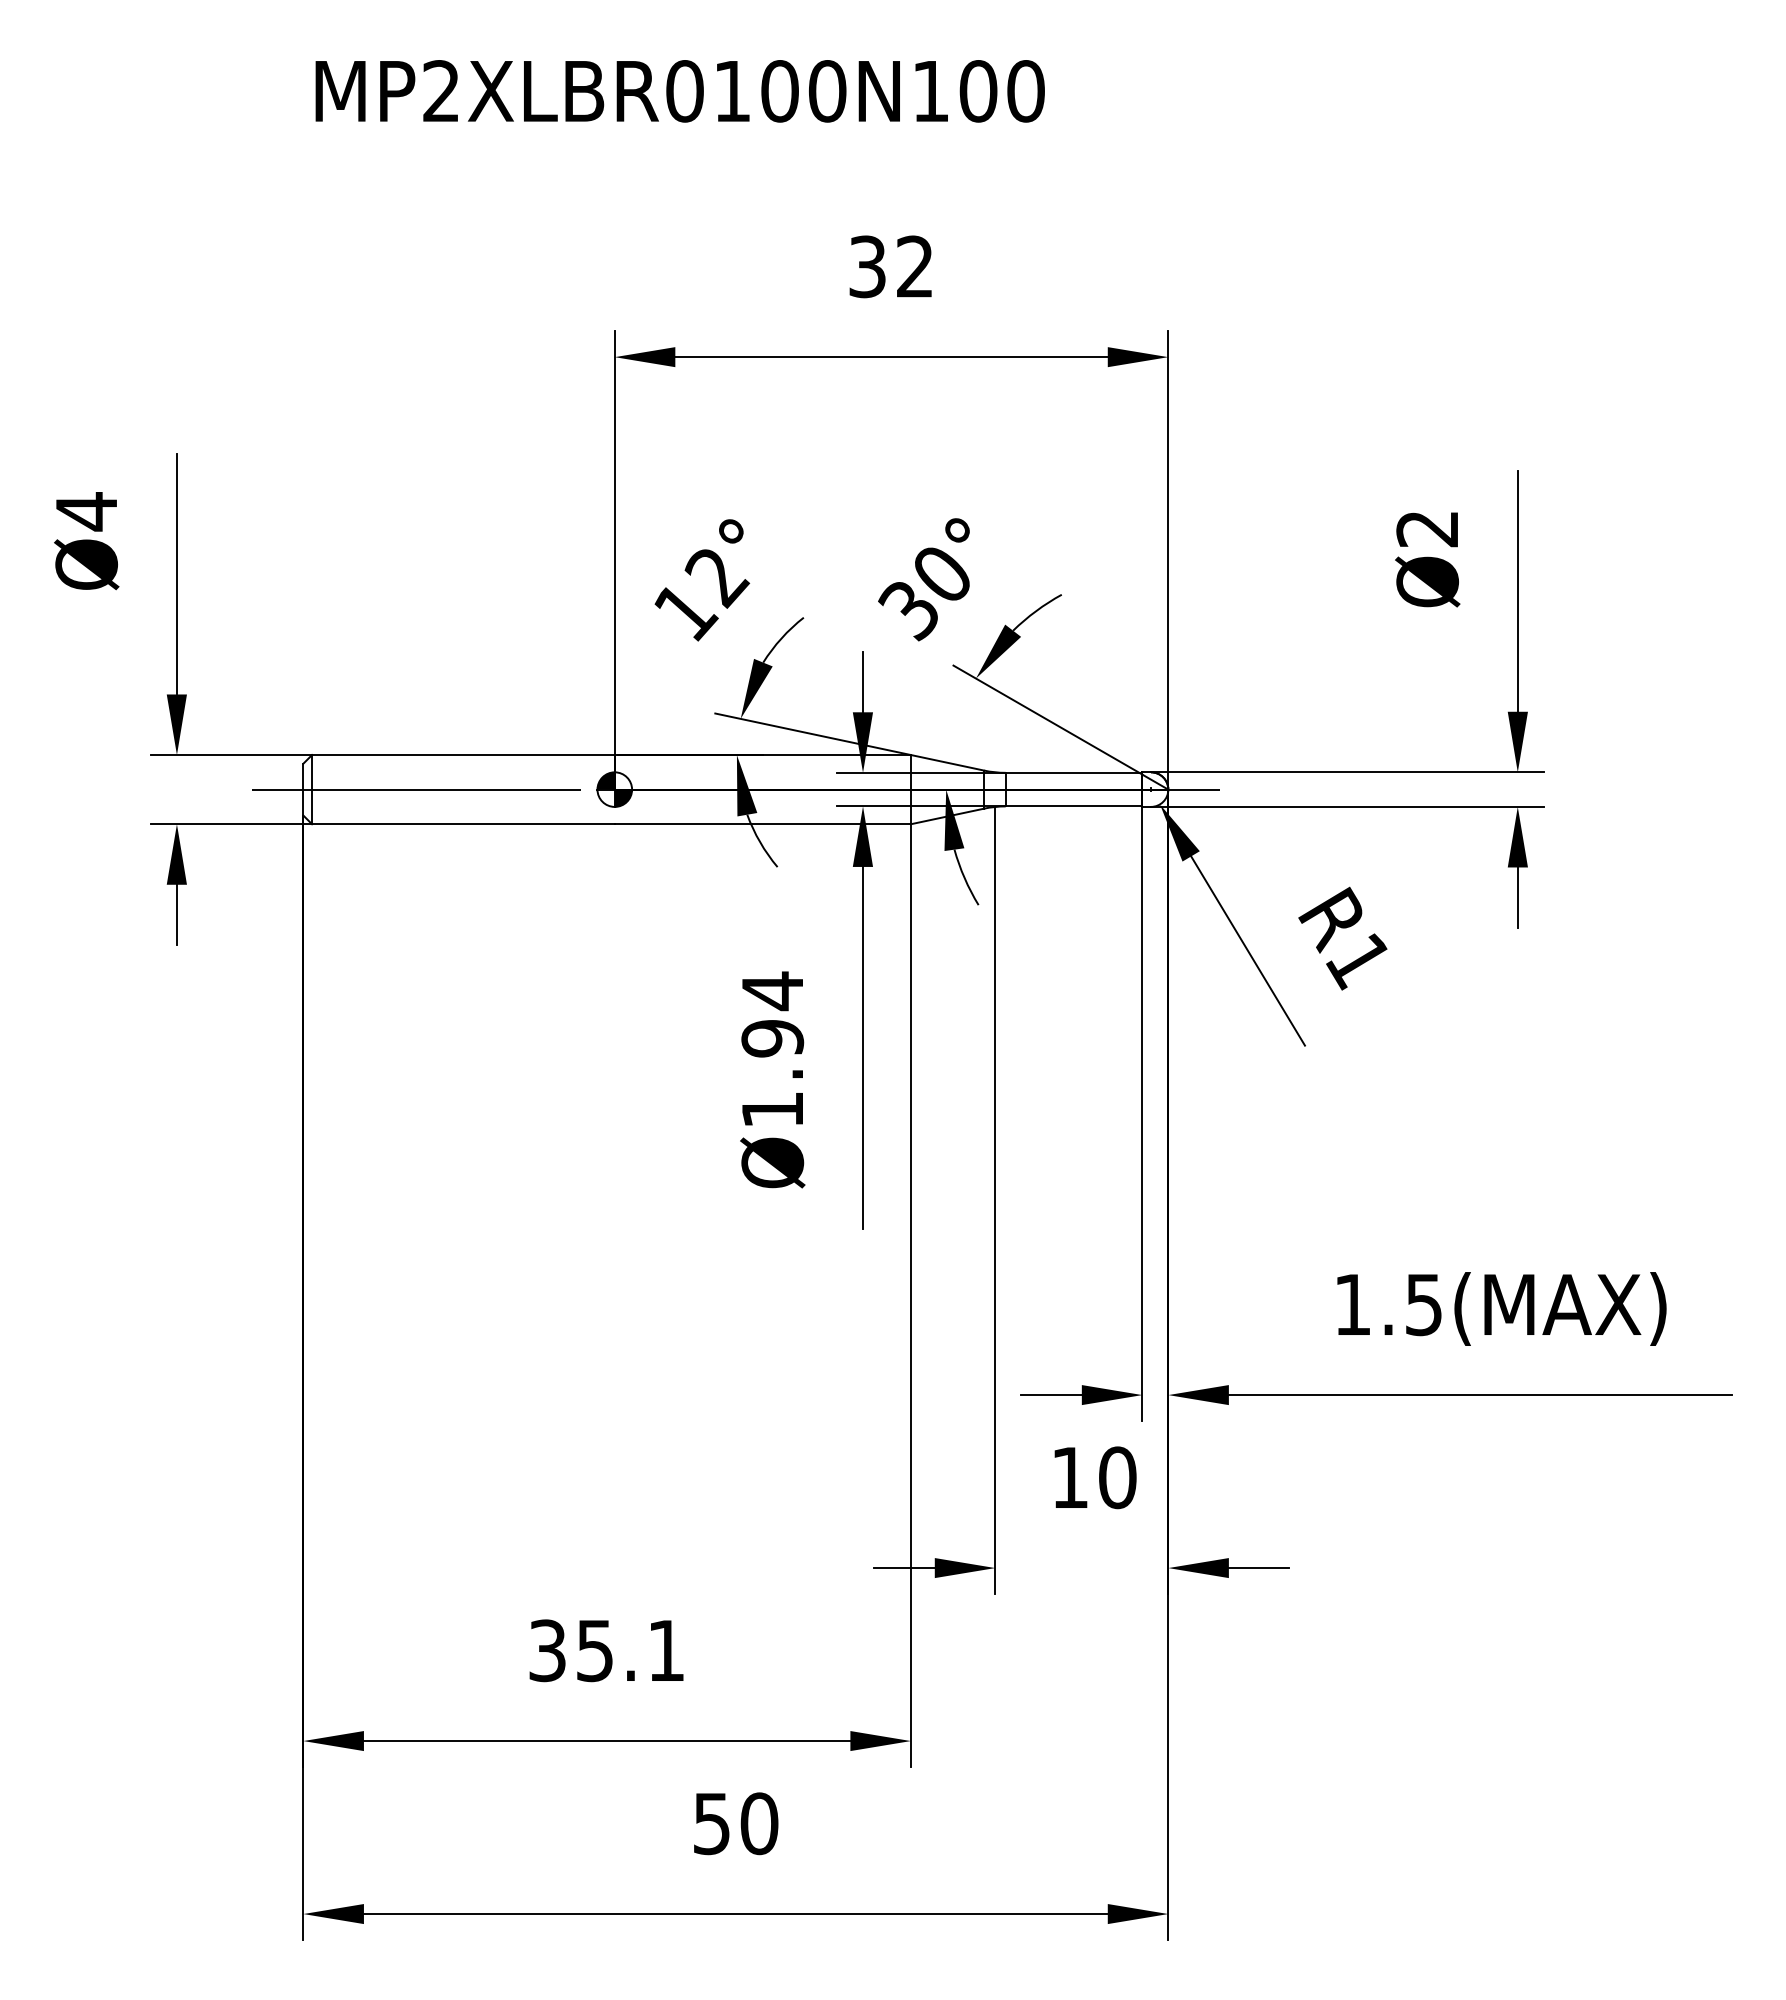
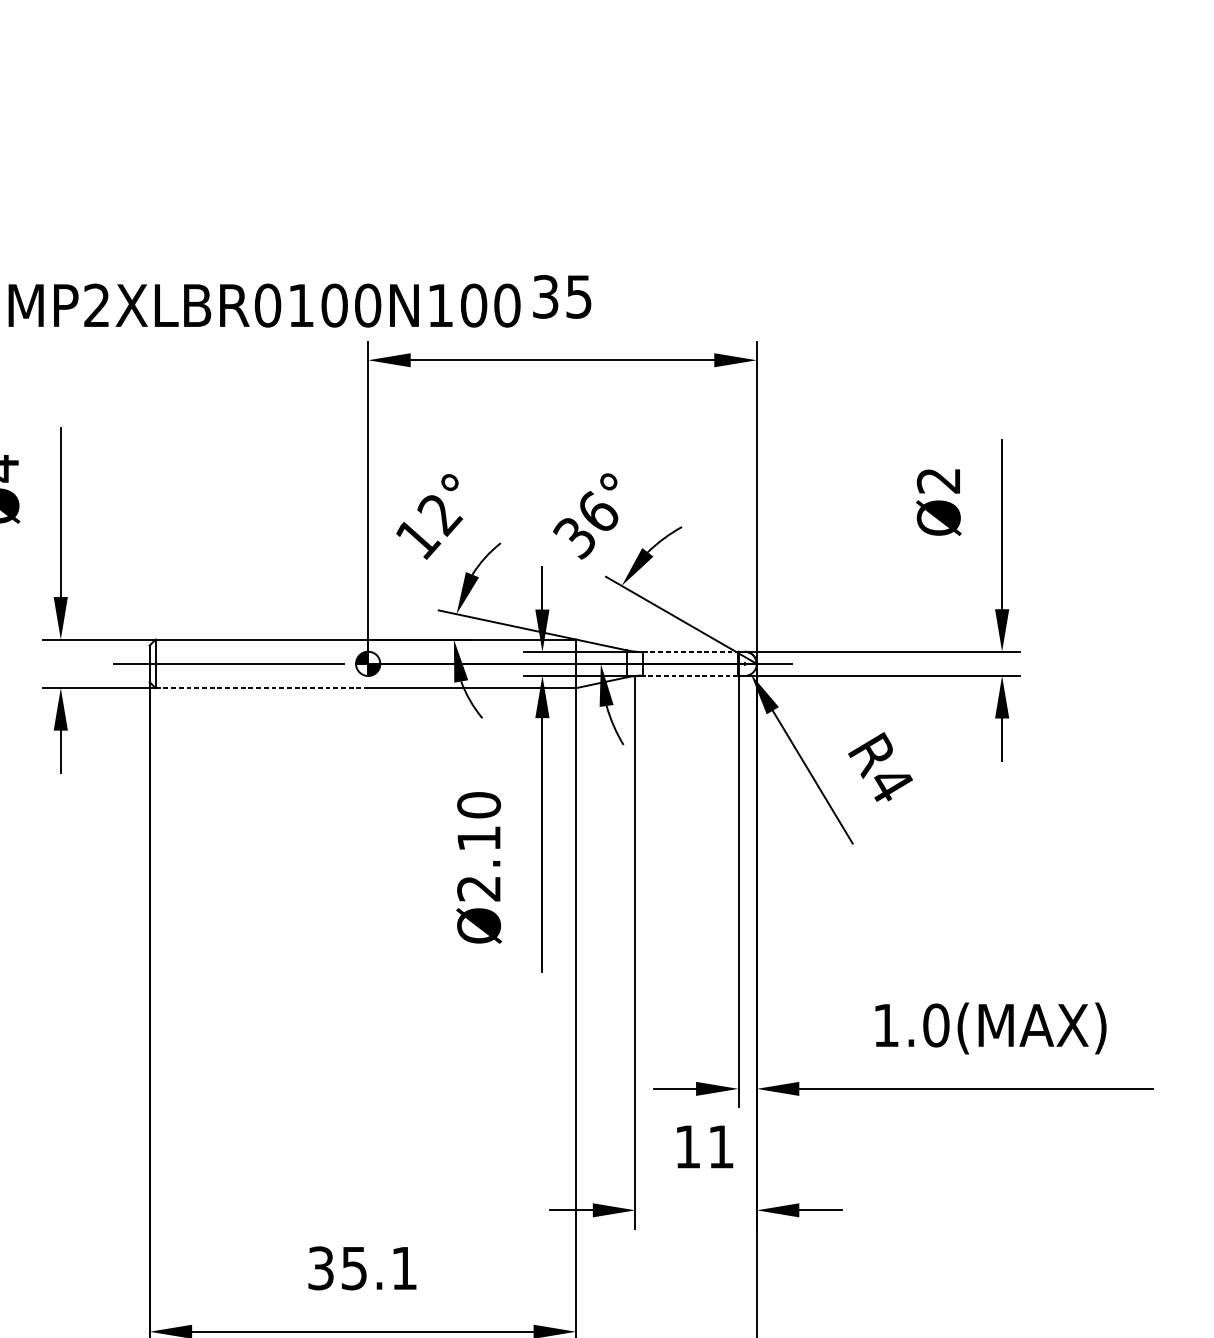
text: (679, 91) -> (264, 305), moved
text: (914, 266) -> (578, 296), 32 -> 35
text: (942, 571) -> (598, 510), 30° -> 36°
line: (1074, 772) -> (690, 651), solid -> dashed
line: (1073, 806) -> (690, 675), solid -> dashed
line: (463, 824) -> (261, 688), solid -> dashed
text: (1358, 961) -> (890, 784), R1 -> R4
text: (772, 1049) -> (478, 846), Ø1.94 -> Ø2.10
text: (1423, 1304) -> (935, 1025), 1.5(MAX) -> 1.0(MAX)
text: (1117, 1477) -> (721, 1146), 10 -> 11

